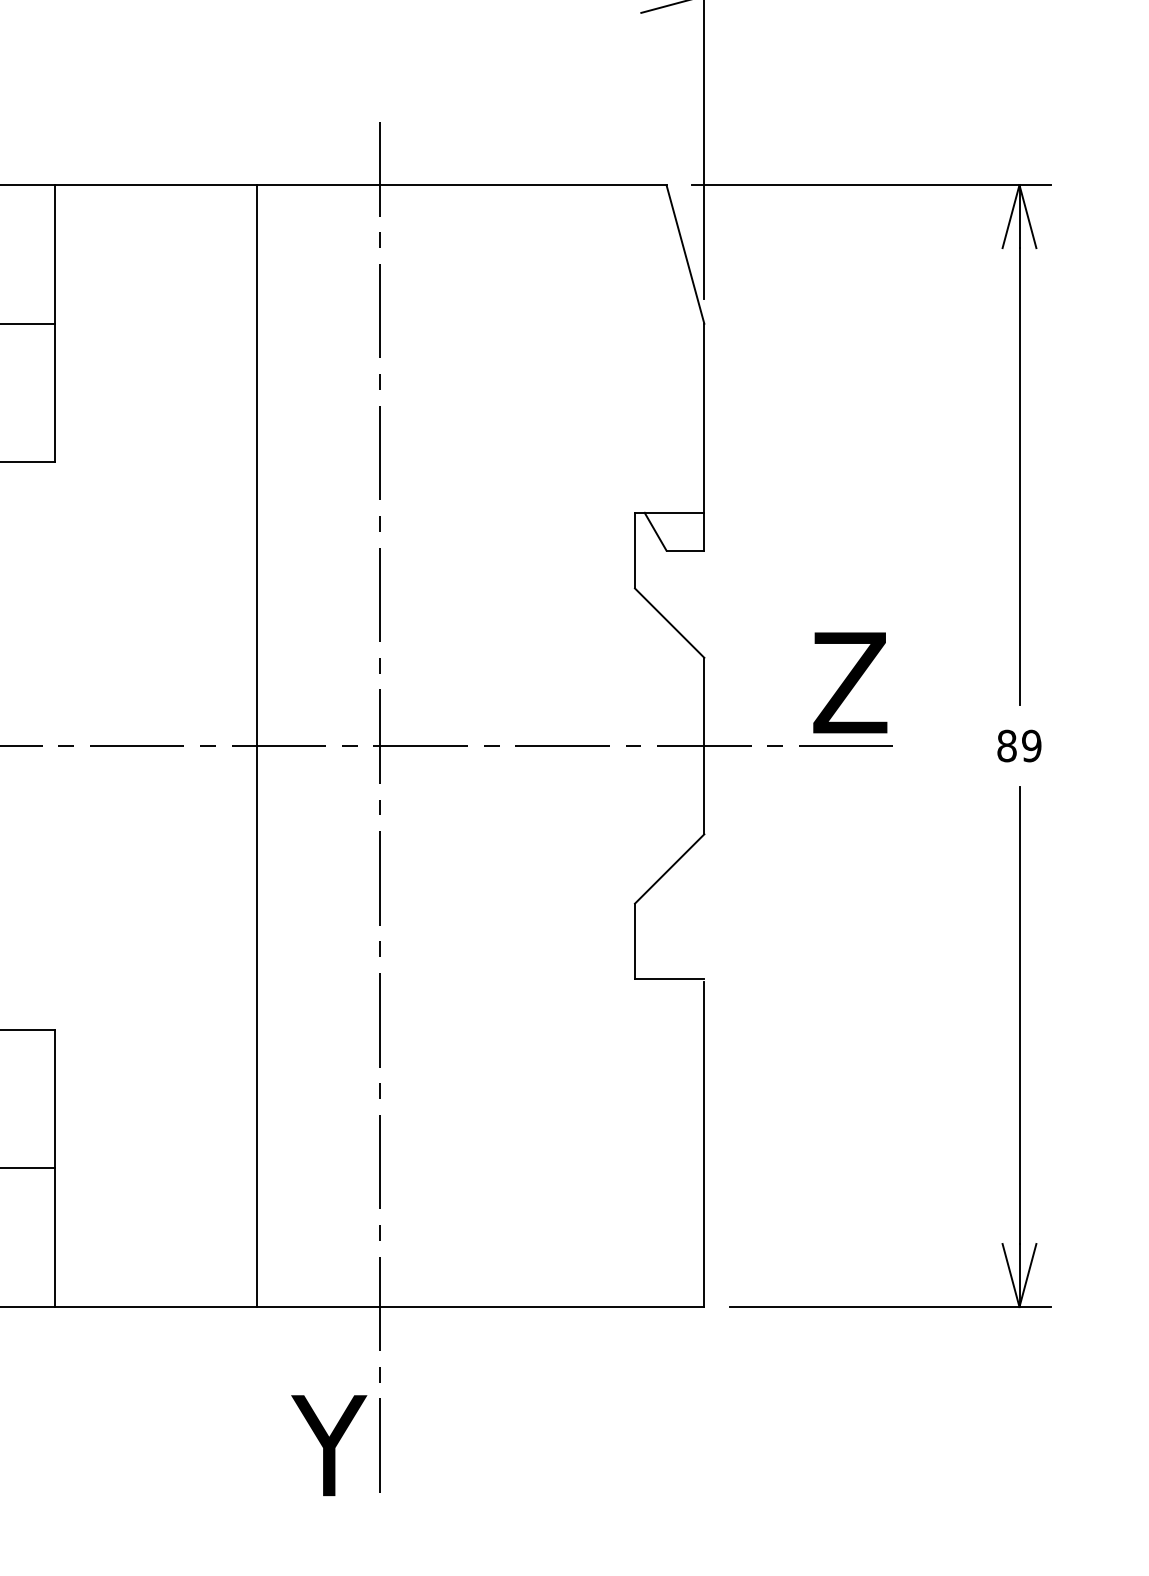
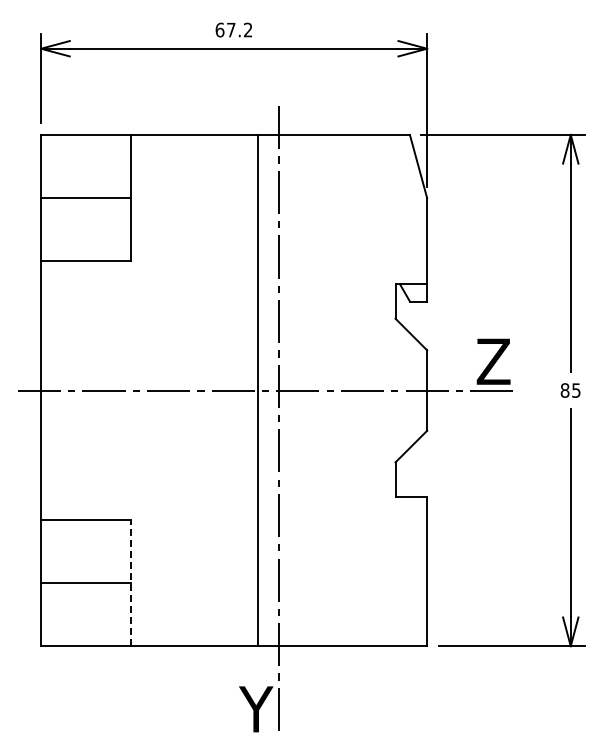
line: (257, 745) -> (258, 390), moved
text: (1032, 745) -> (576, 390), 89 -> 85
line: (55, 1167) -> (131, 582), solid -> dashed

